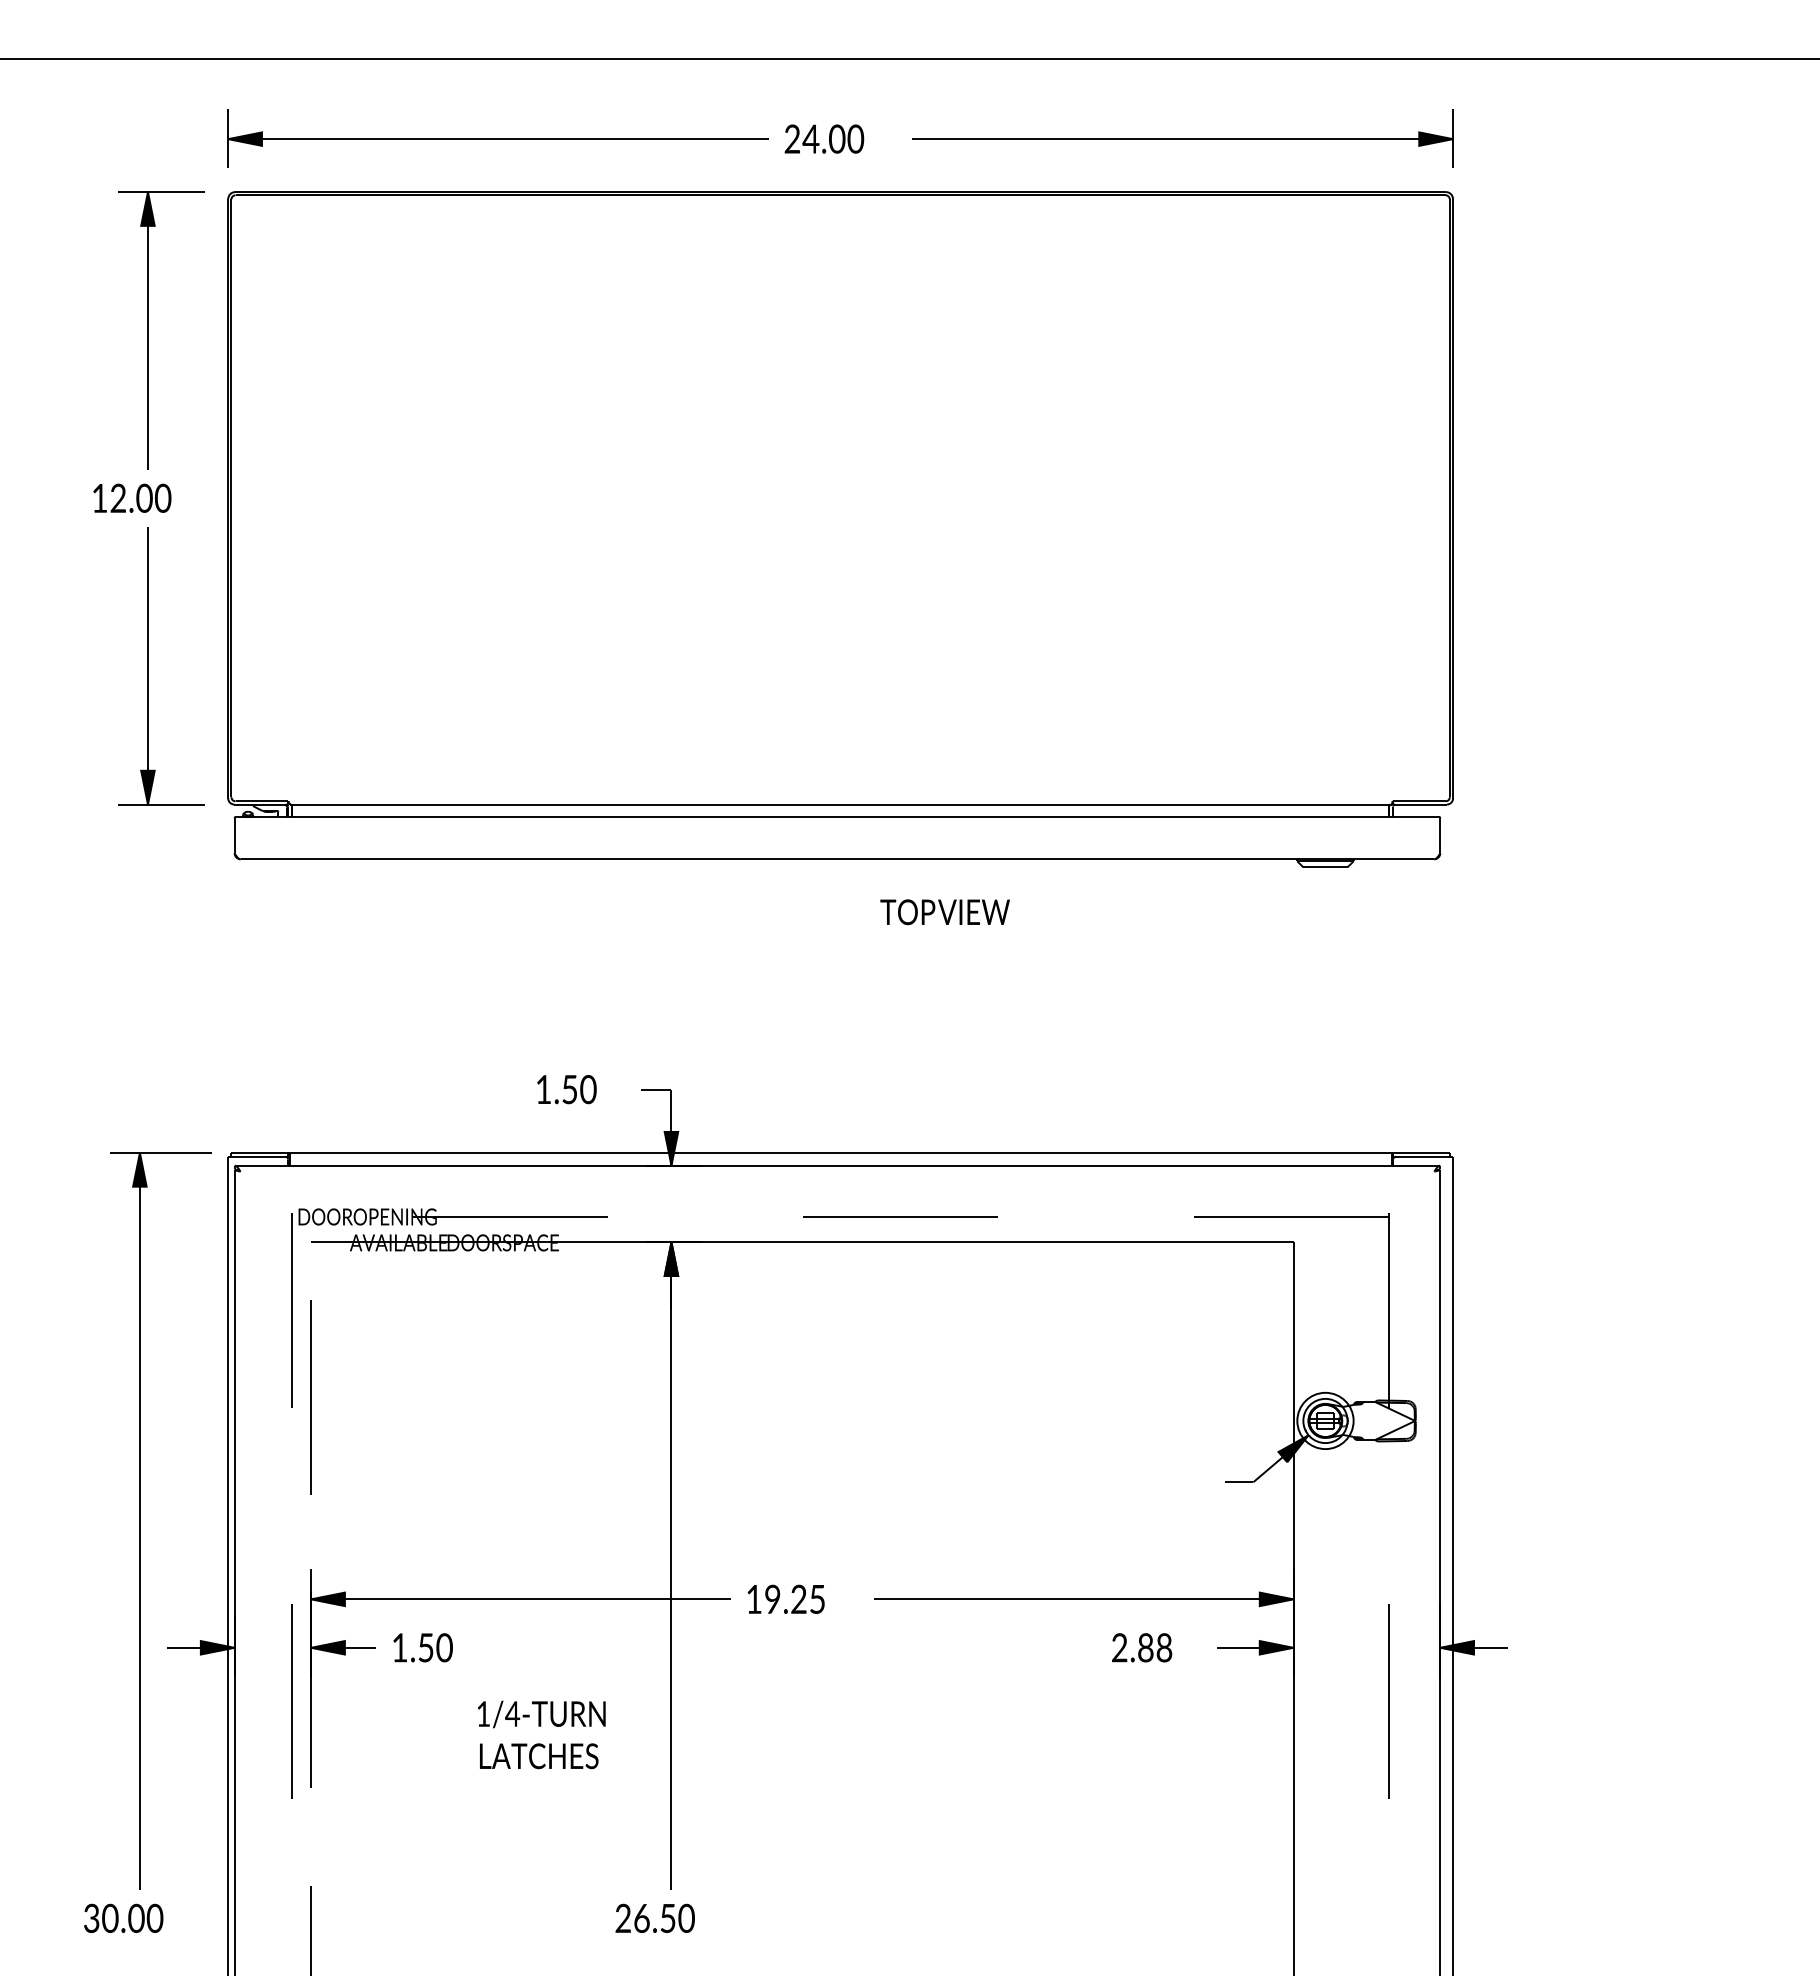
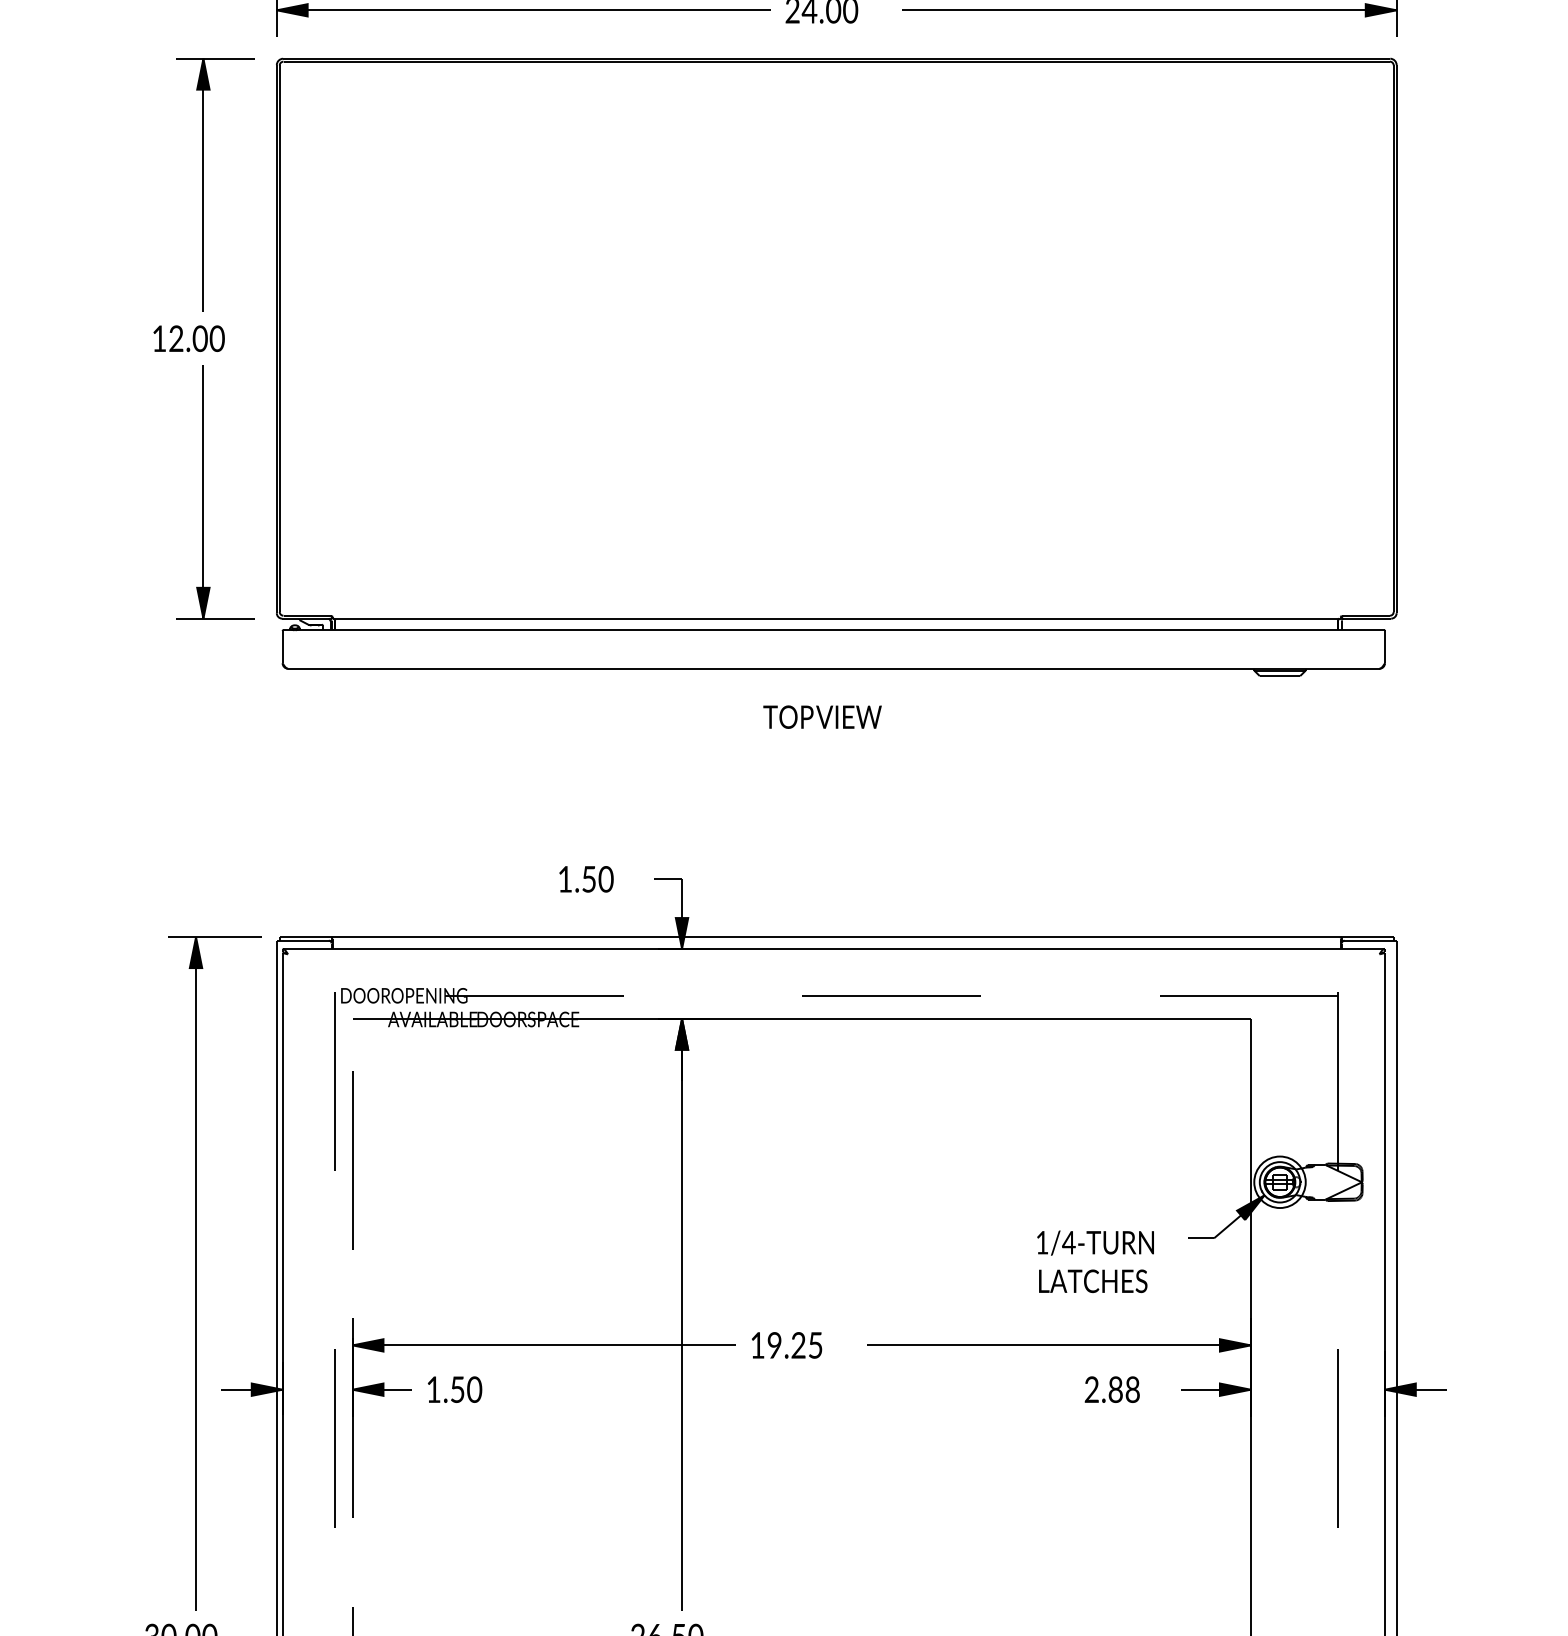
text: (944, 912) -> (821, 717), moved
text: (541, 1734) -> (1095, 1261), moved

